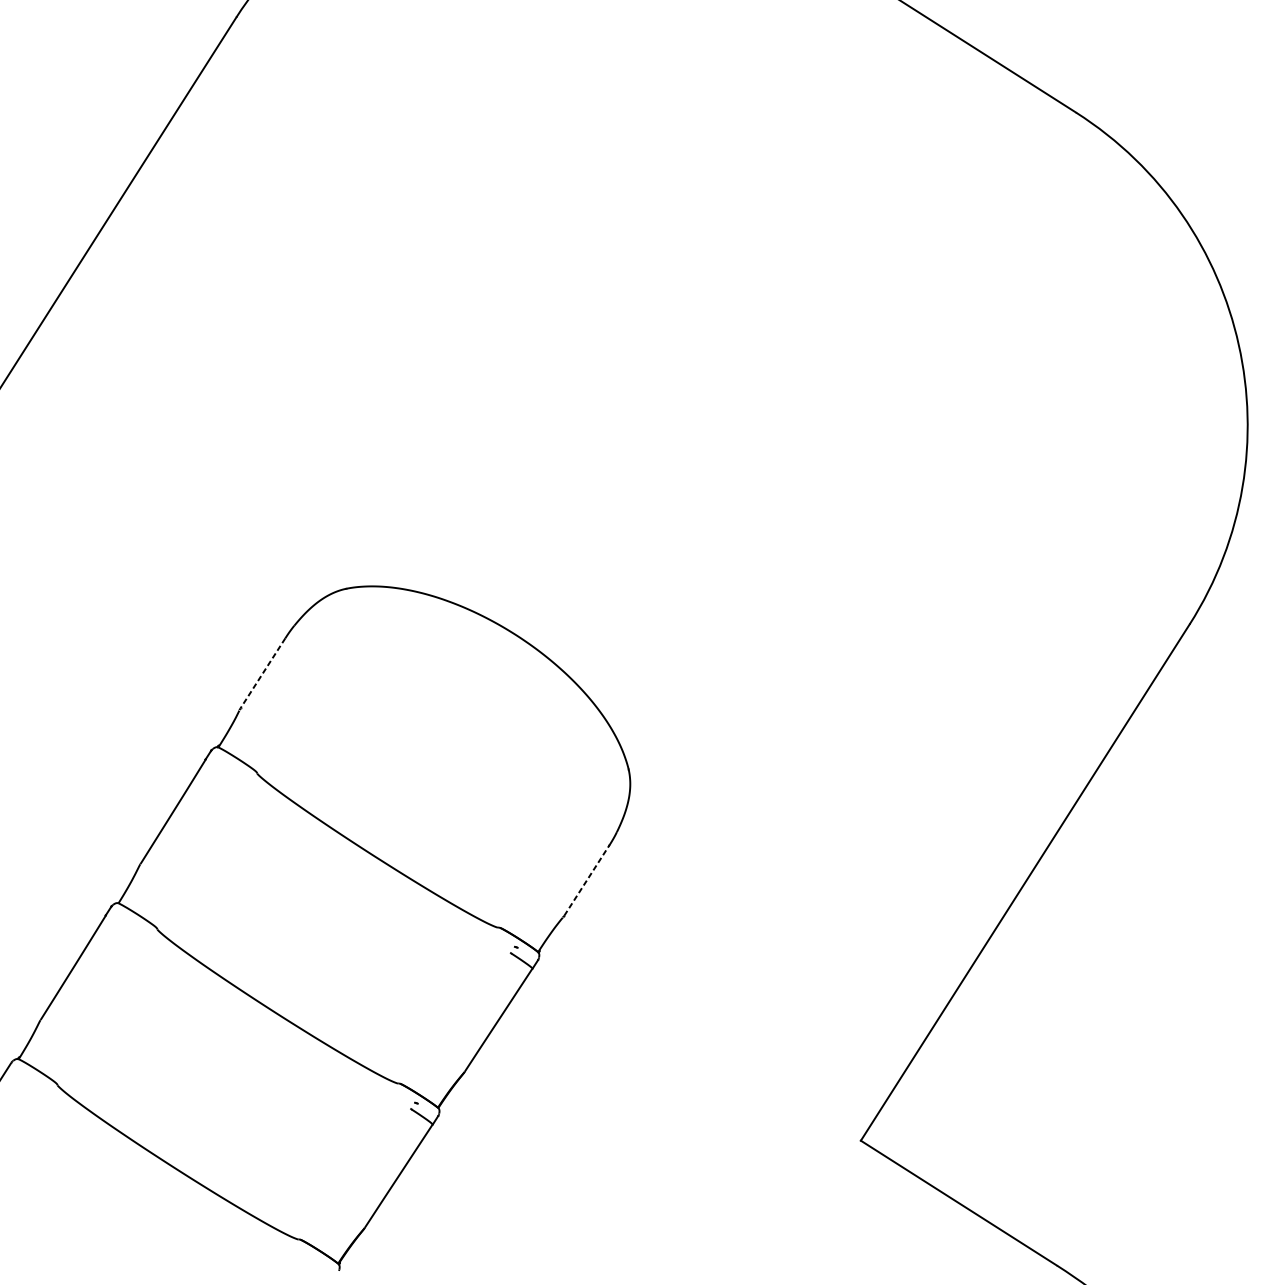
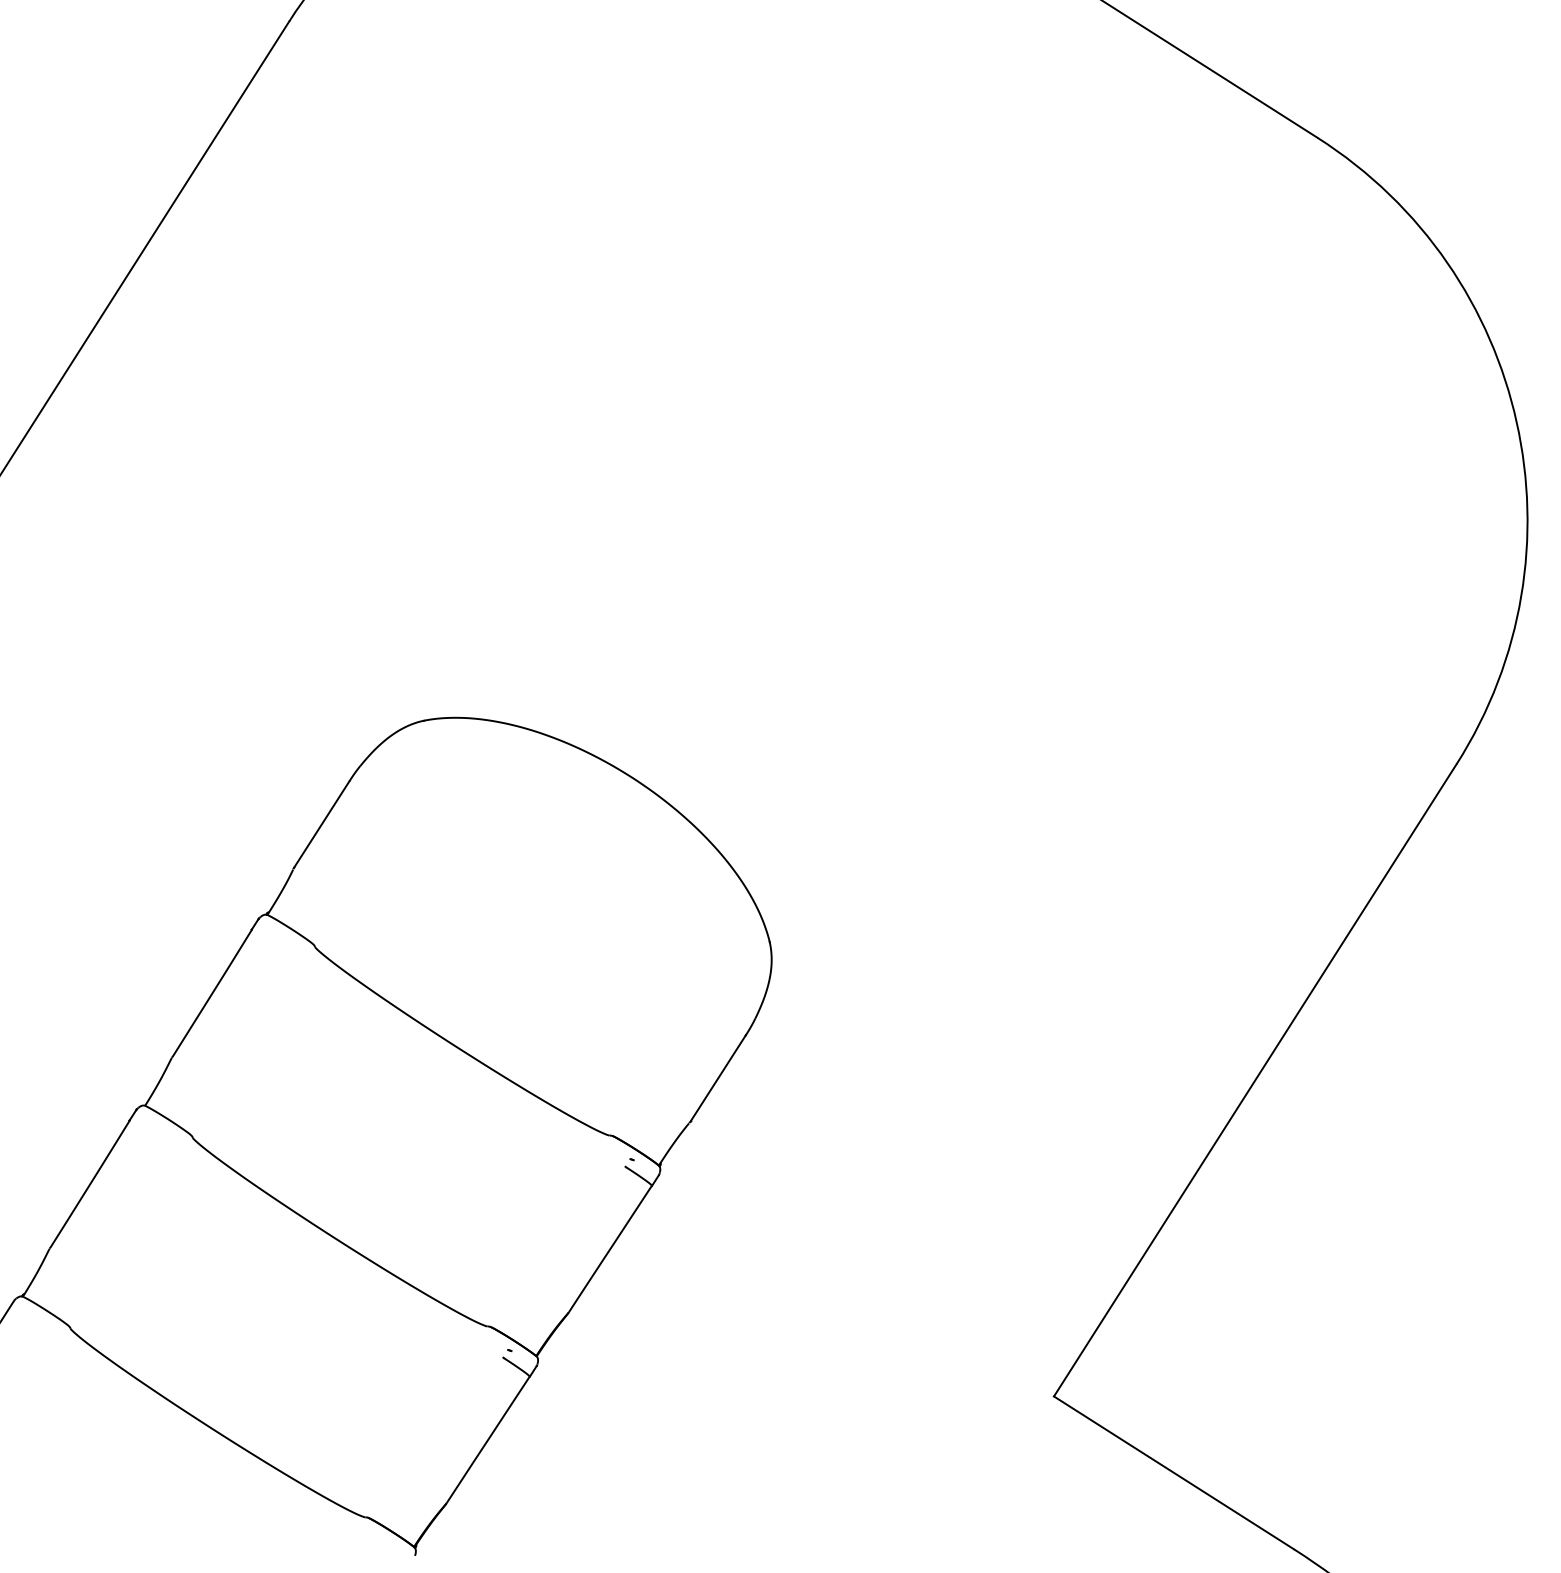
line: (262, 673) -> (321, 824), dashed -> solid
line: (586, 881) -> (718, 1078), dashed -> solid

